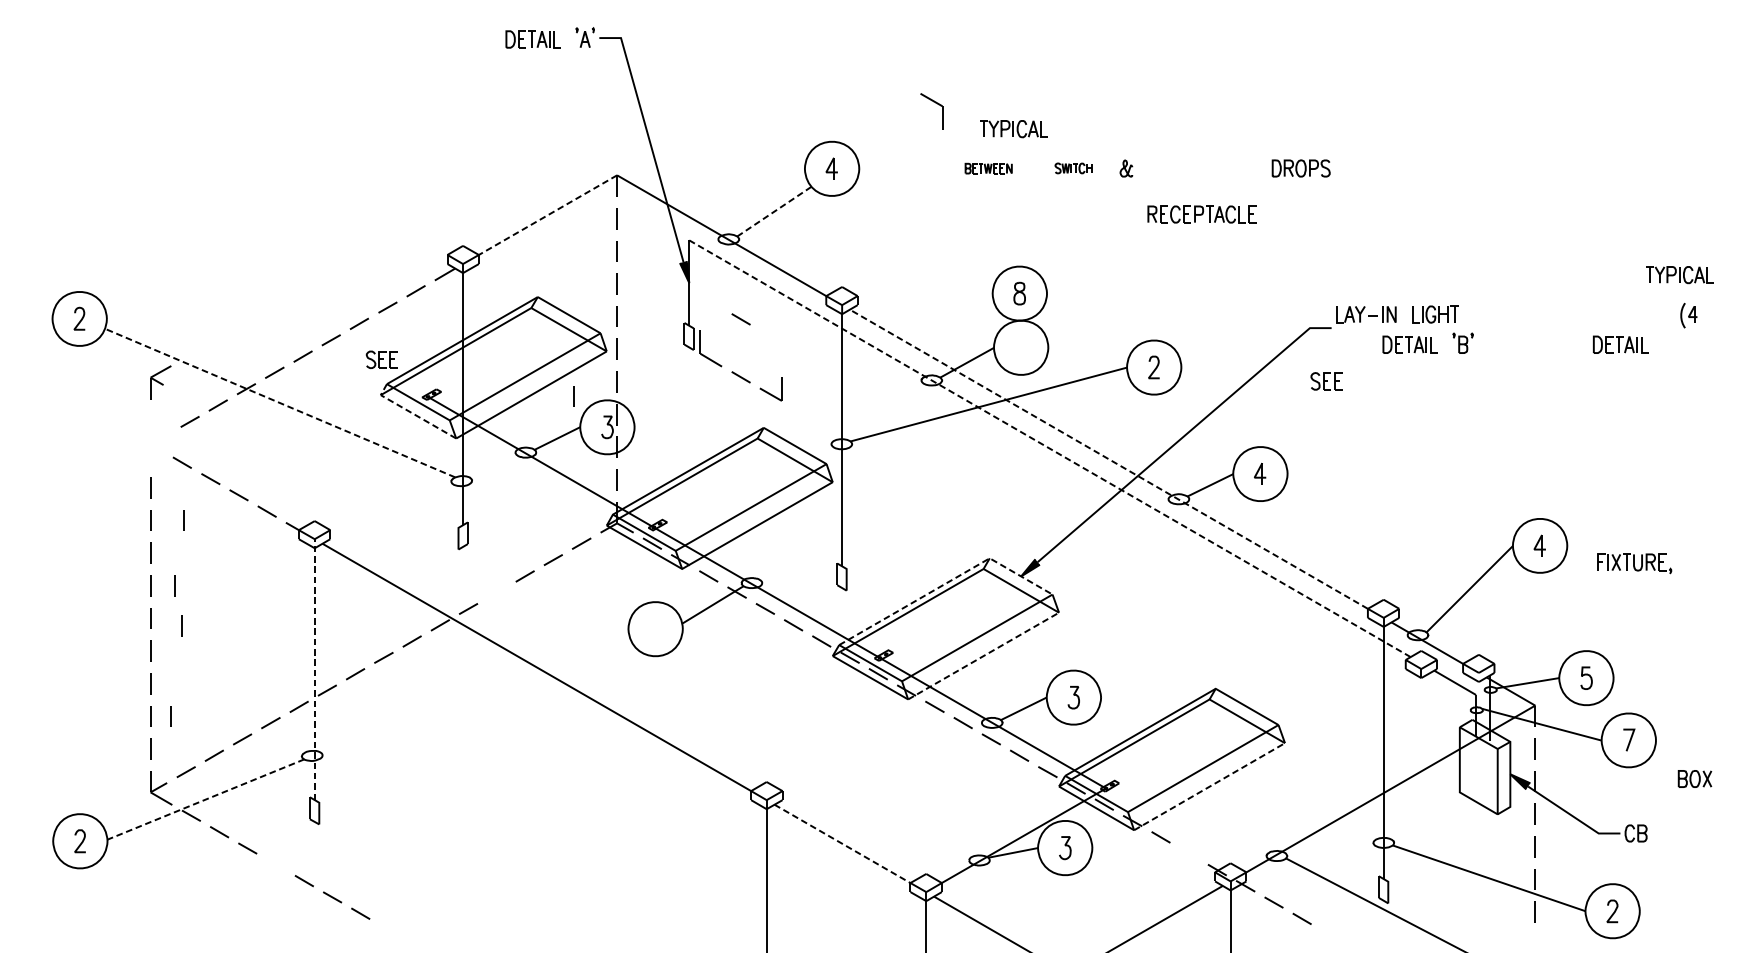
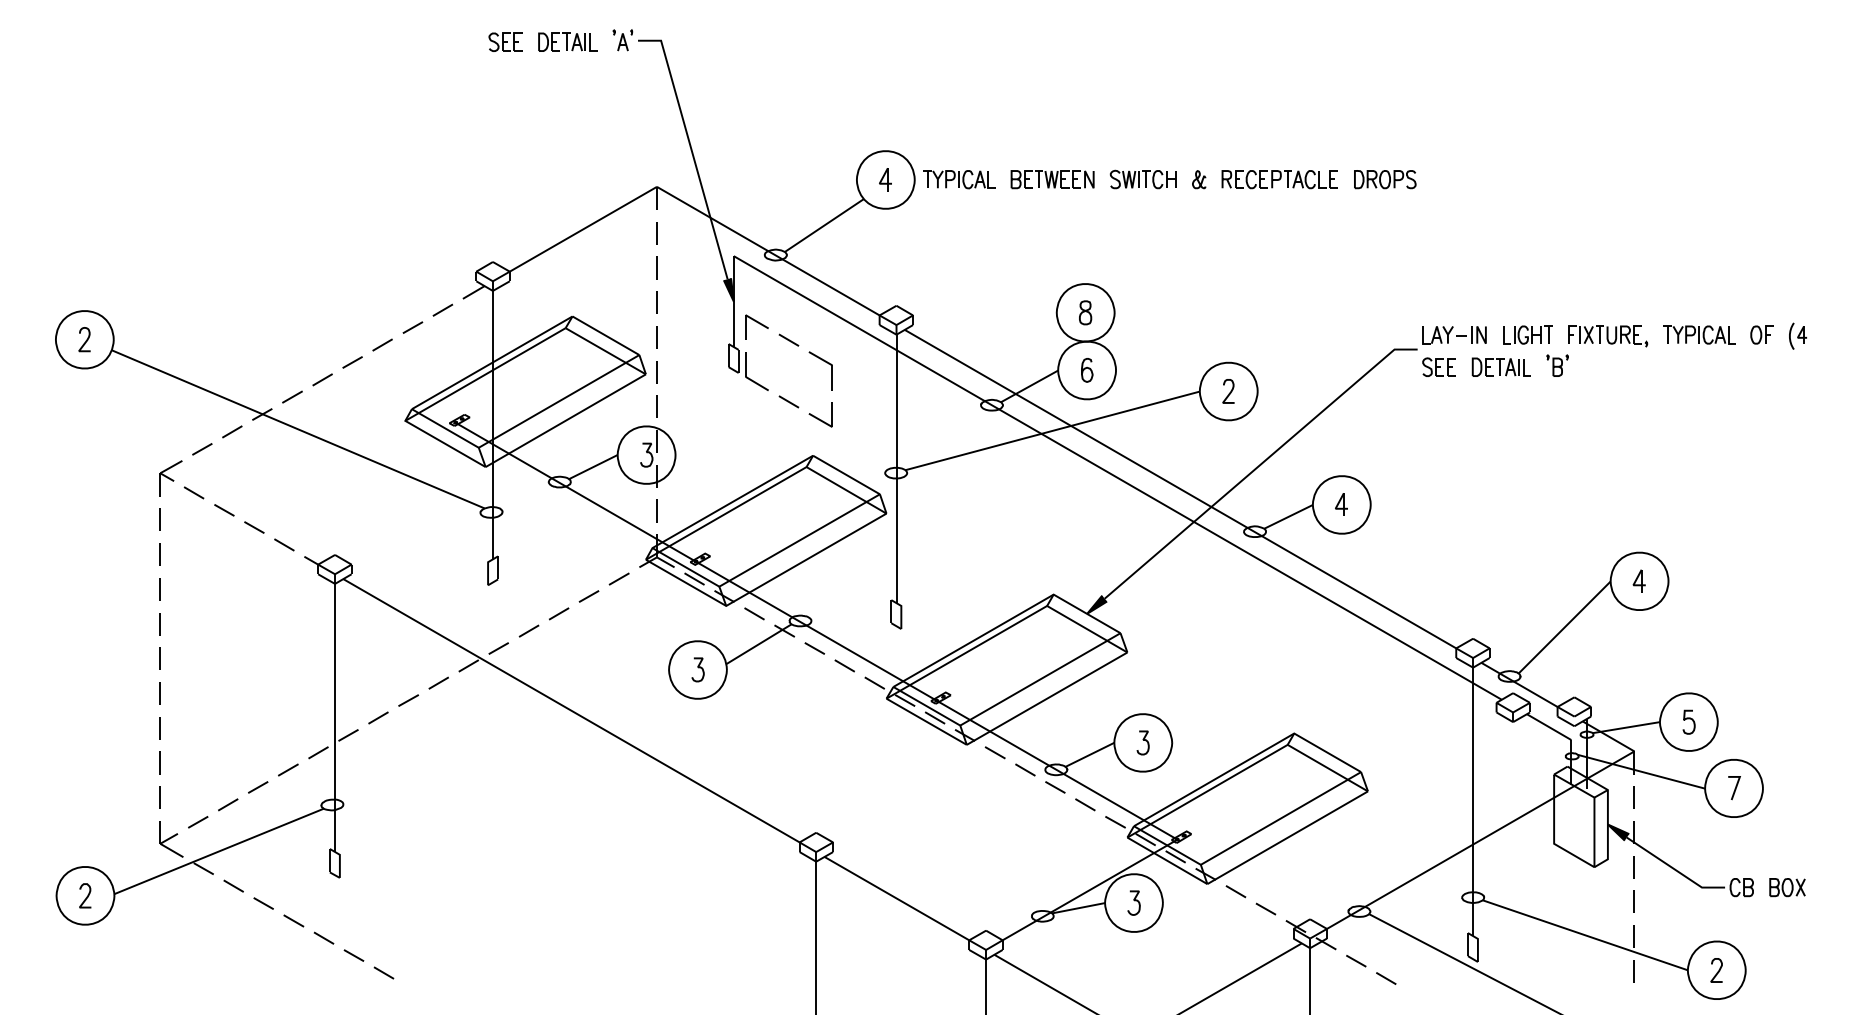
part: (936, 104) -> (826, 363), moved
part: (1014, 128) -> (959, 179), moved
part: (988, 168) -> (1052, 179), size x1.67
part: (1073, 168) -> (1142, 179), size x1.67
line: (774, 211) -> (824, 225), dashed -> solid
part: (1201, 214) -> (1279, 179), moved
line: (548, 215) -> (583, 229), dashed -> solid
part: (1679, 274) -> (1699, 334), moved
part: (710, 306) -> (756, 326), added
part: (1654, 314) -> (1761, 334), added
part: (1619, 344) -> (1724, 366), removed
curve: (1022, 346) -> (1088, 369), added
part: (381, 359) -> (505, 41), moved
part: (1325, 380) -> (1438, 366), moved
part: (160, 382) -> (170, 478), moved
line: (573, 396) -> (610, 422), removed
line: (280, 403) -> (298, 429), dashed -> solid
line: (412, 413) -> (439, 440), dashed -> solid
line: (1049, 448) -> (1117, 477), dashed -> solid
line: (1108, 458) -> (1180, 488), dashed -> solid
line: (182, 520) -> (194, 554), removed
part: (1634, 563) -> (1608, 336), moved
line: (946, 583) -> (1007, 621), dashed -> solid
line: (174, 586) -> (185, 624), removed
line: (496, 592) -> (528, 630), added
line: (180, 625) -> (192, 666), removed
curve: (656, 627) -> (698, 668), added
line: (983, 655) -> (1047, 698), dashed -> solid
line: (315, 669) -> (335, 713), dashed -> solid
line: (170, 716) -> (181, 762), removed
part: (1695, 778) -> (1787, 887), moved
line: (1209, 786) -> (1287, 837), dashed -> solid
line: (205, 799) -> (218, 851), dashed -> solid
line: (842, 843) -> (896, 898), dashed -> solid
line: (1188, 853) -> (1265, 908), added
line: (275, 864) -> (293, 920), added

